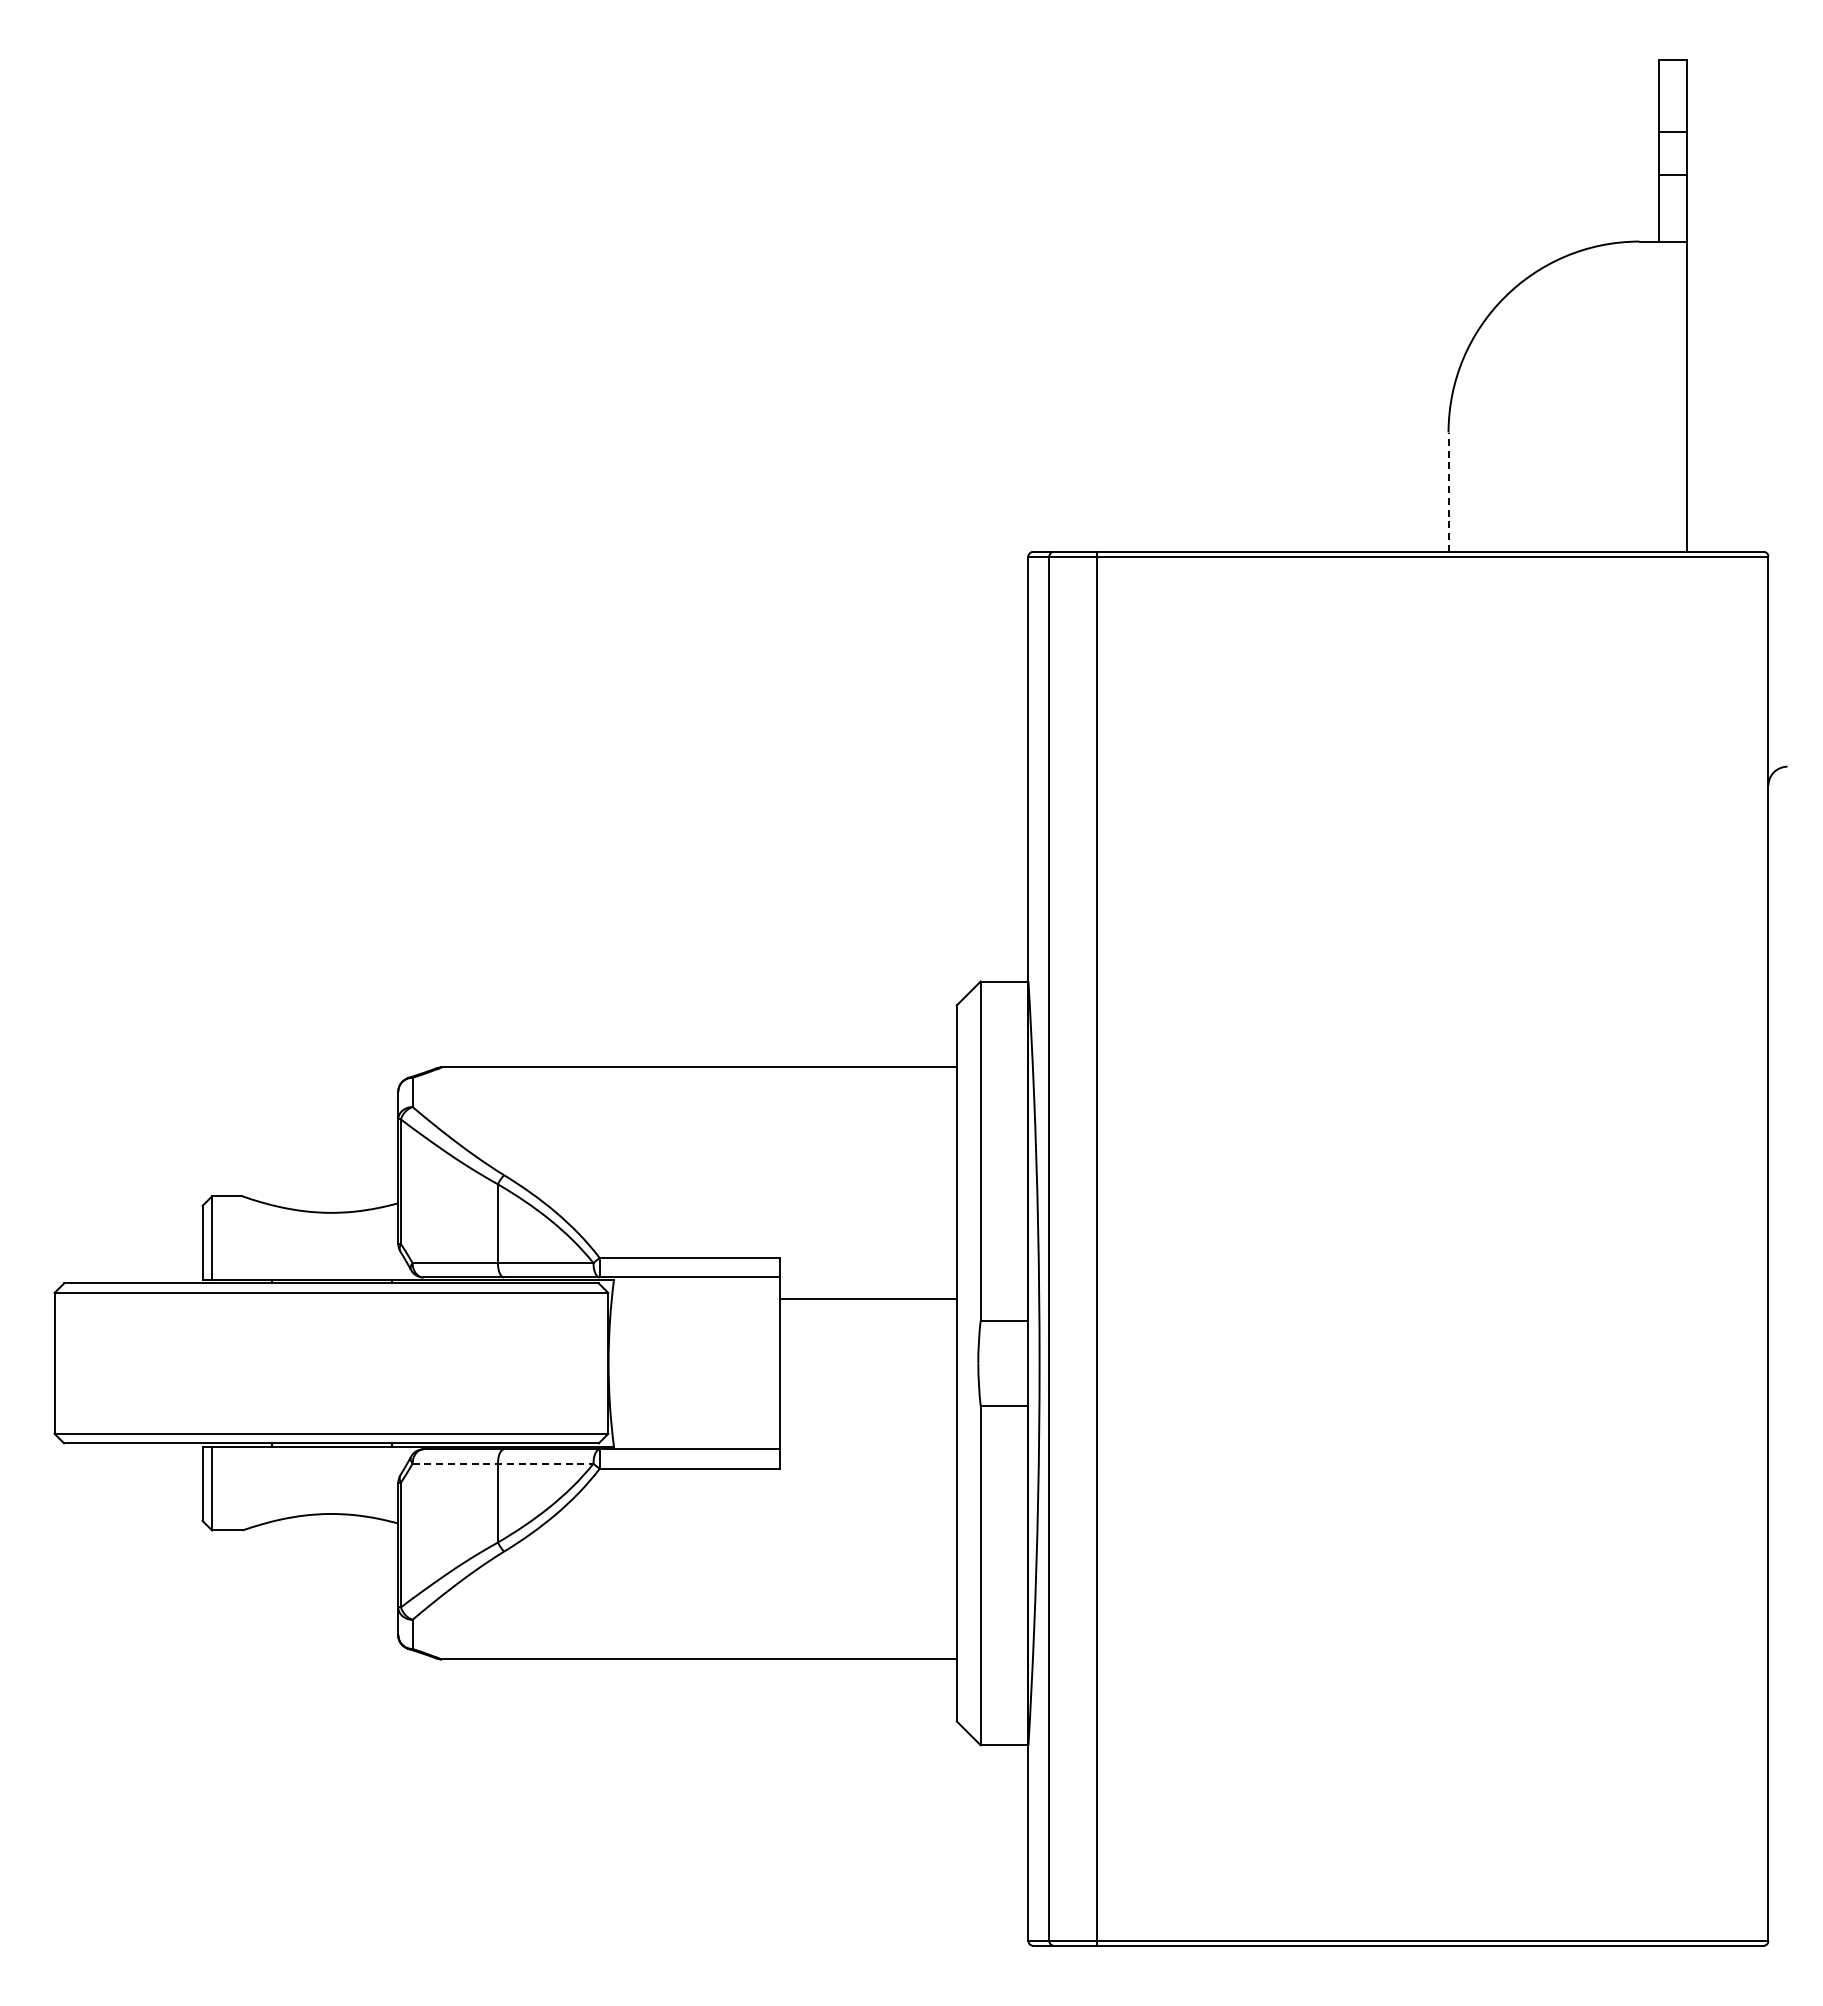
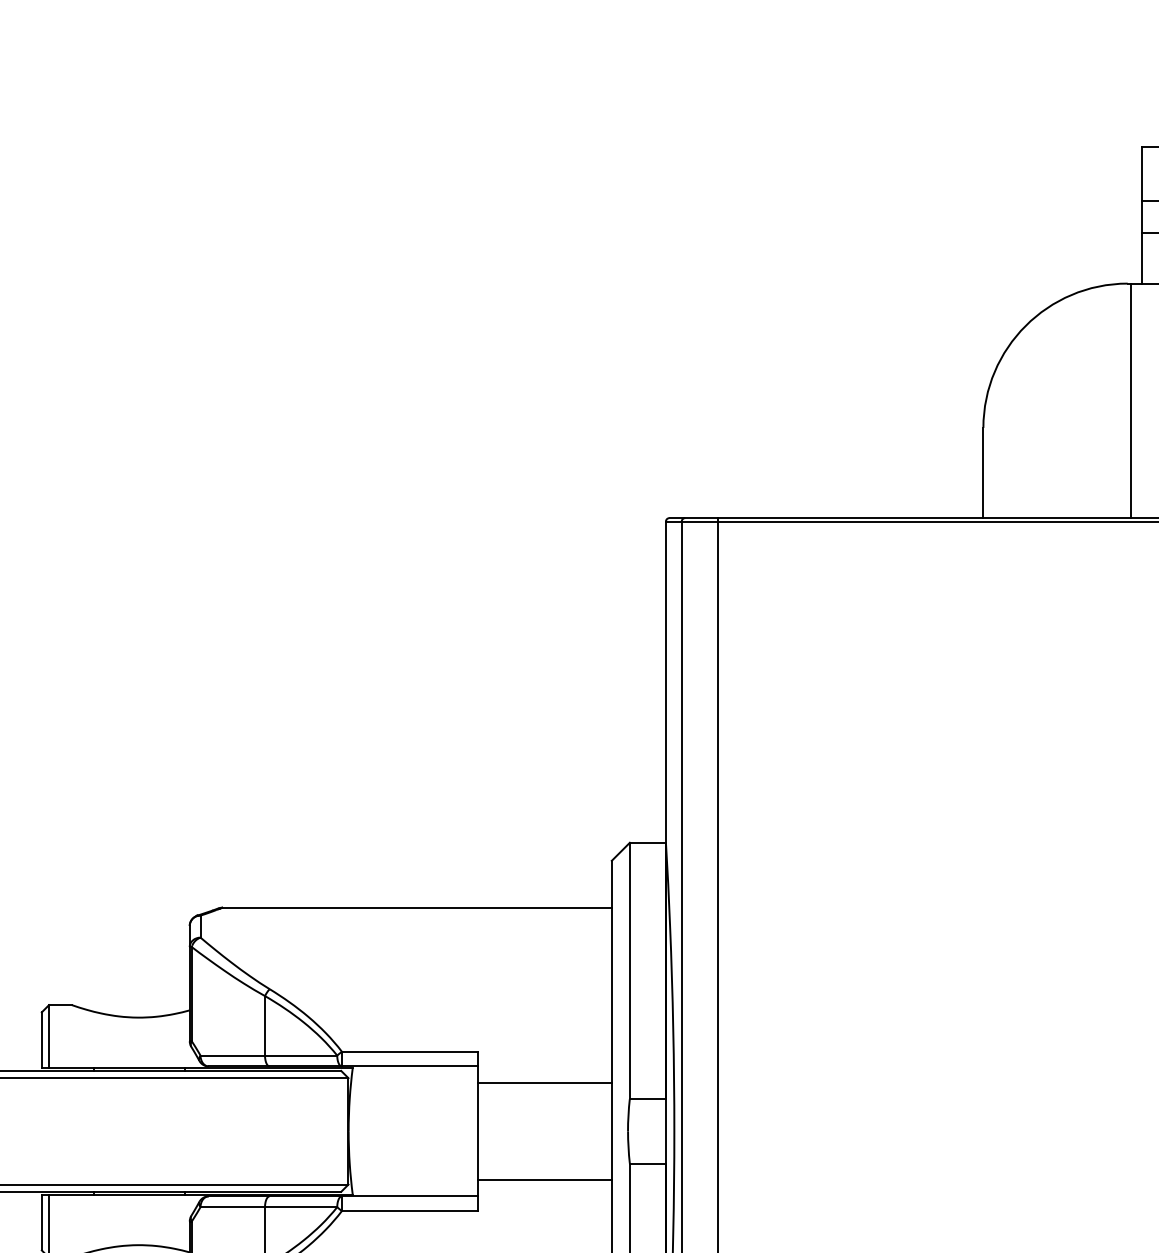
line: (1644, 396) -> (1131, 400), added
line: (1448, 492) -> (983, 473), dashed -> solid
line: (868, 1428) -> (545, 1180), added
line: (503, 1463) -> (269, 1207), dashed -> solid

